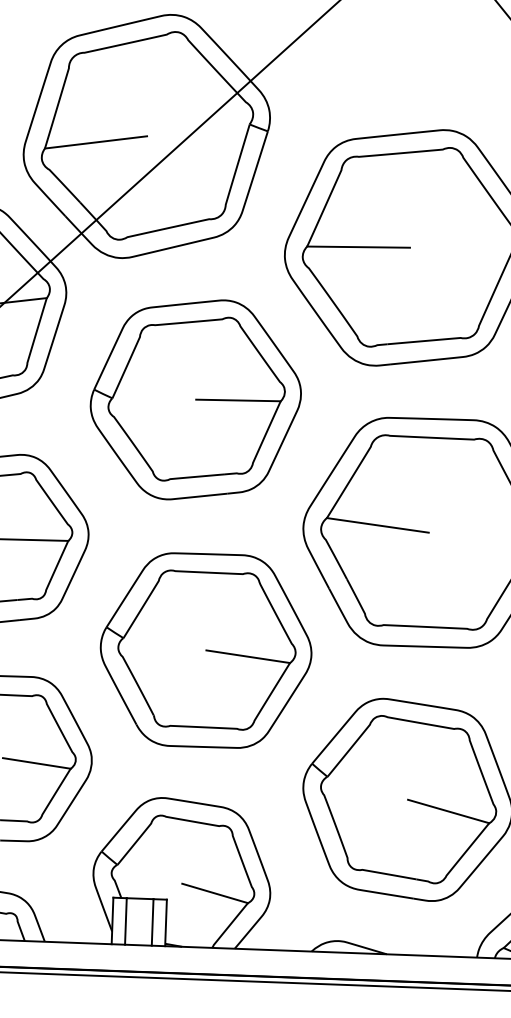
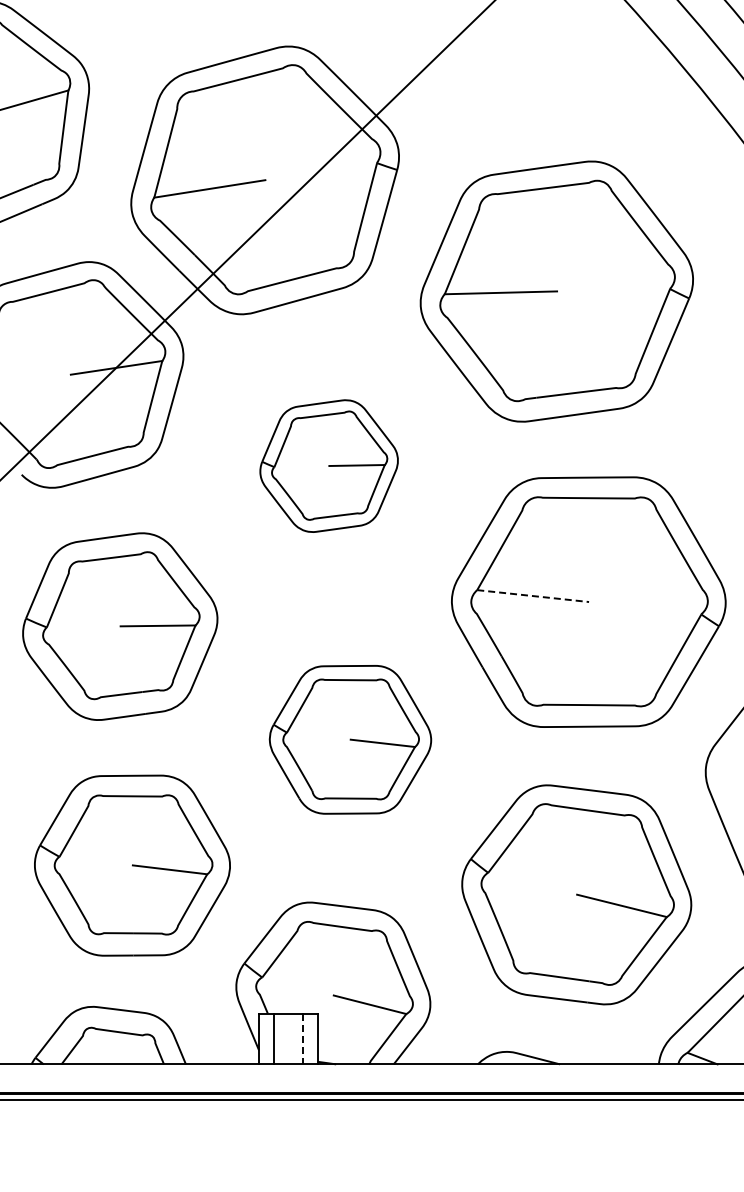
part: (195, 399) -> (328, 465), size x0.6
line: (378, 525) -> (533, 596), solid -> dashed
part: (206, 650) -> (350, 739), size x0.7
line: (152, 922) -> (302, 1039), solid -> dashed

